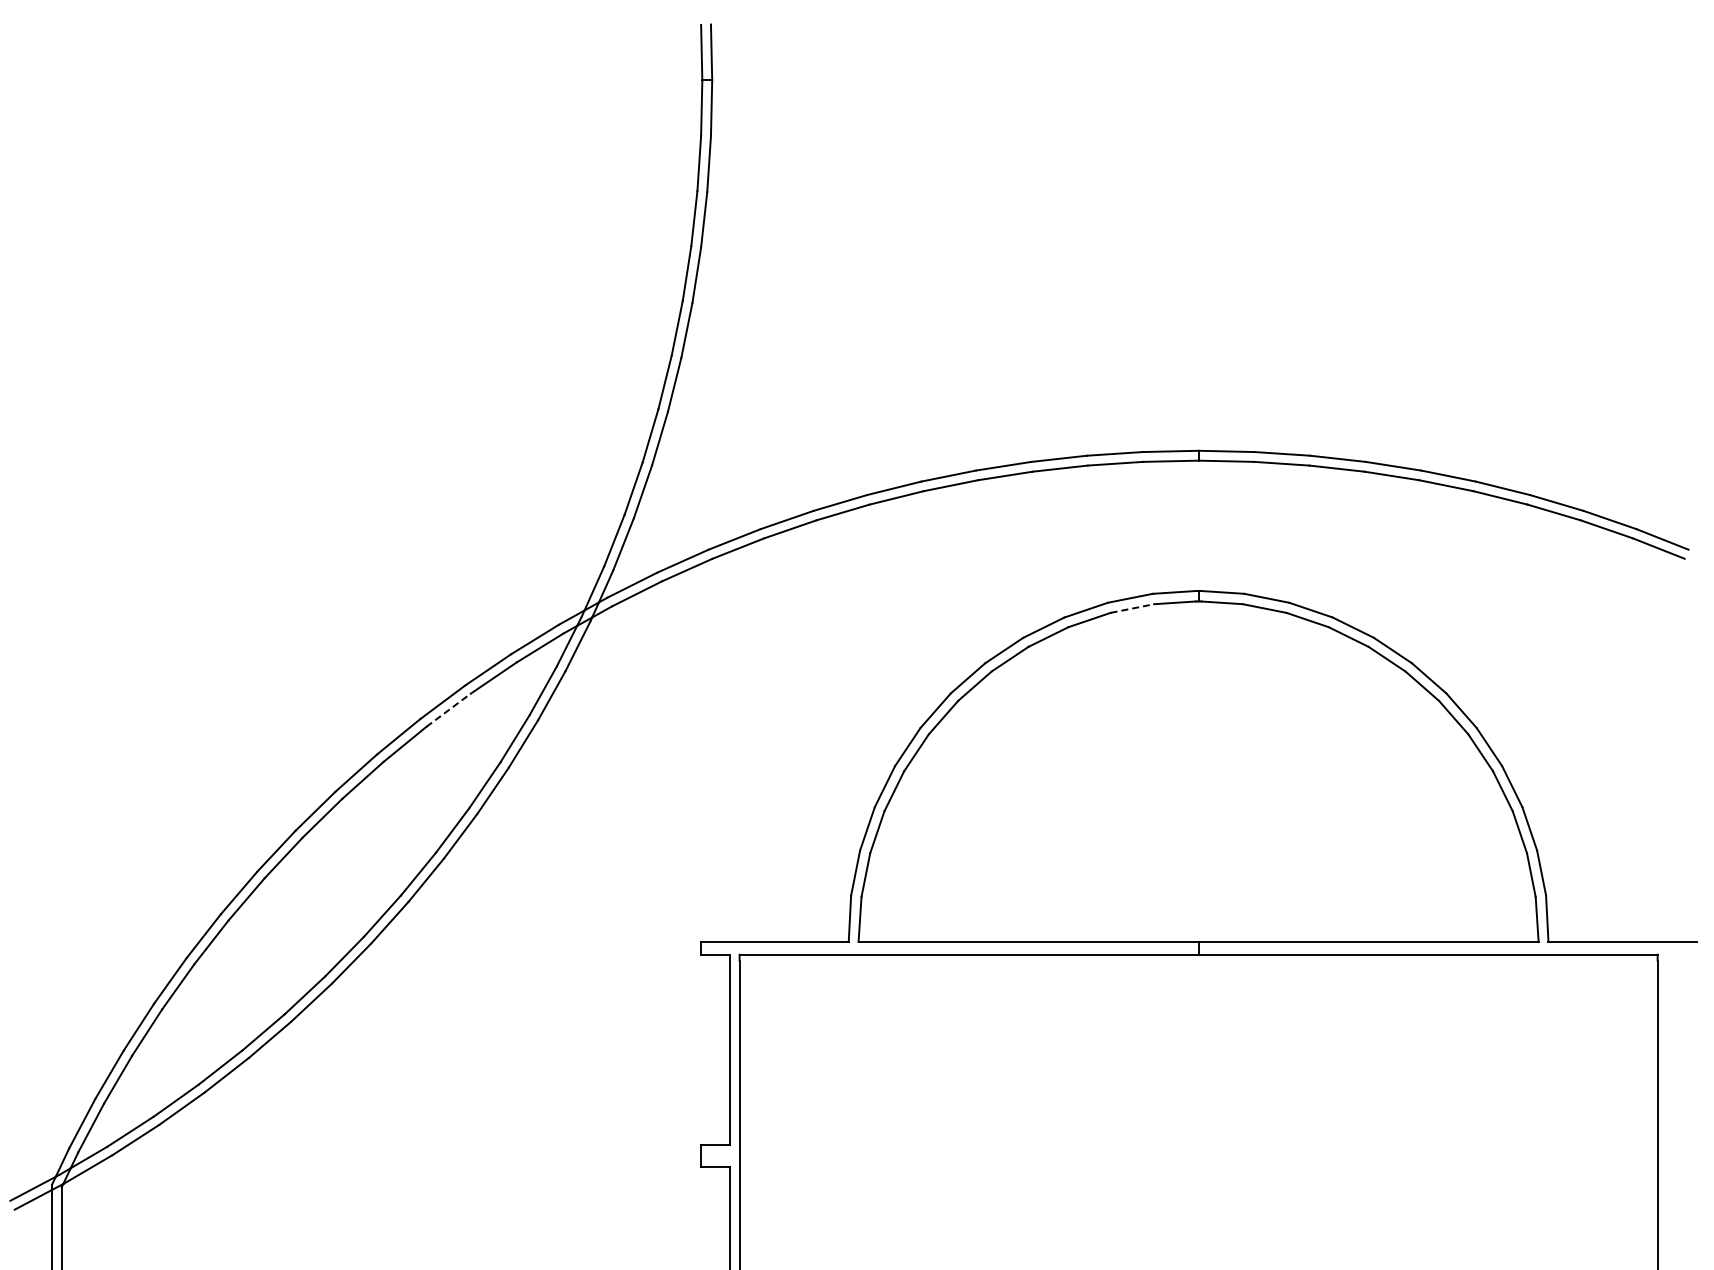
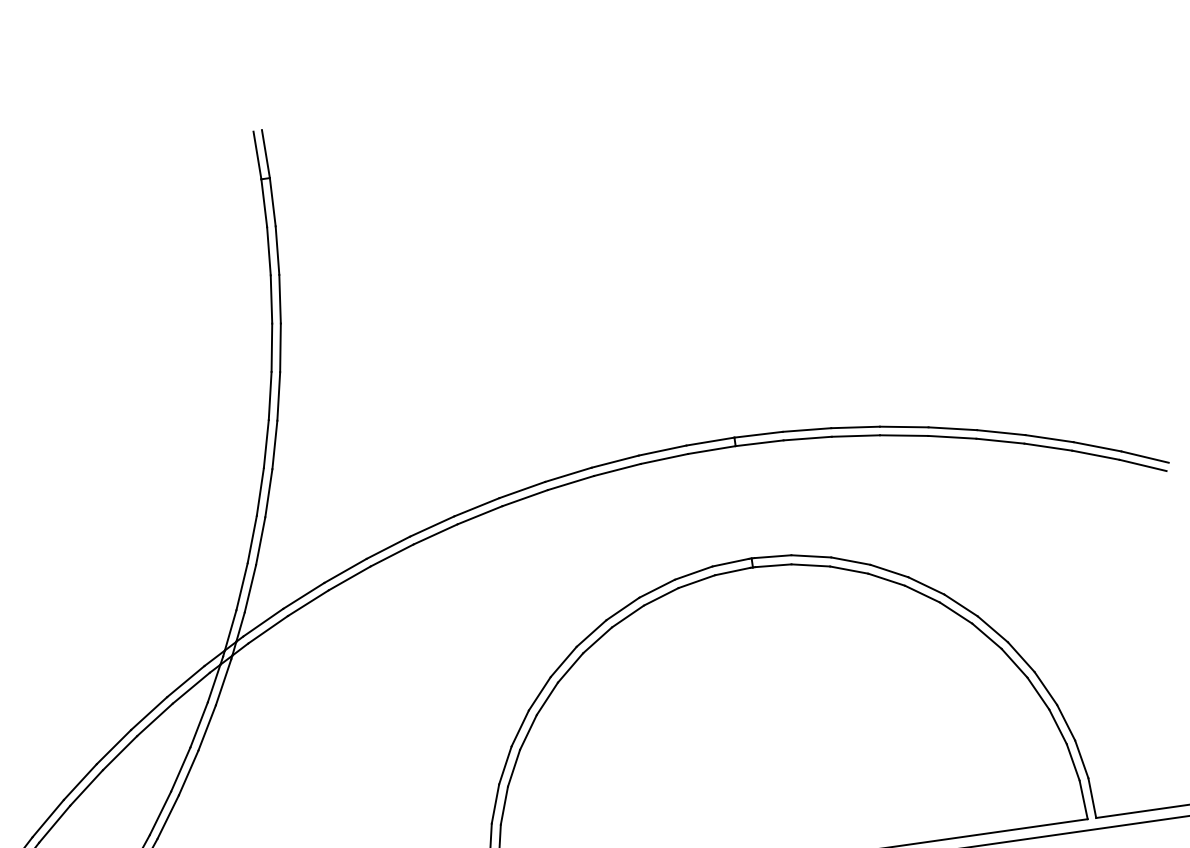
line: (1132, 608) -> (696, 581), dashed -> solid
line: (448, 710) -> (119, 753), dashed -> solid

